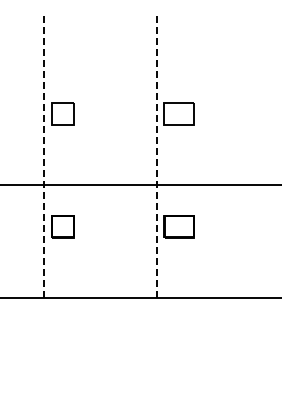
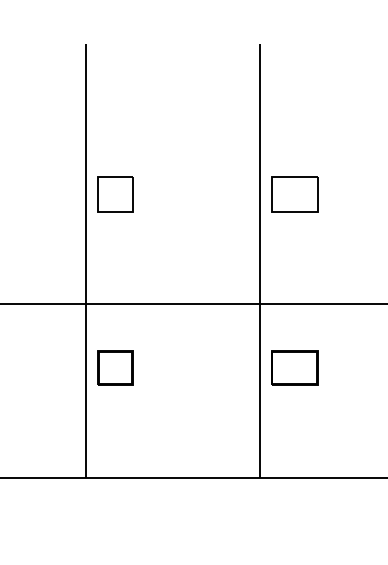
line: (44, 157) -> (86, 261), dashed -> solid
line: (156, 157) -> (259, 261), dashed -> solid

